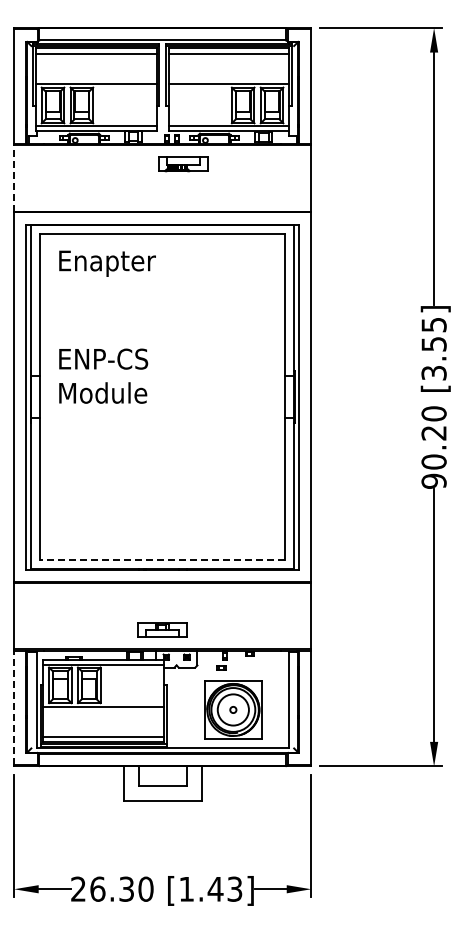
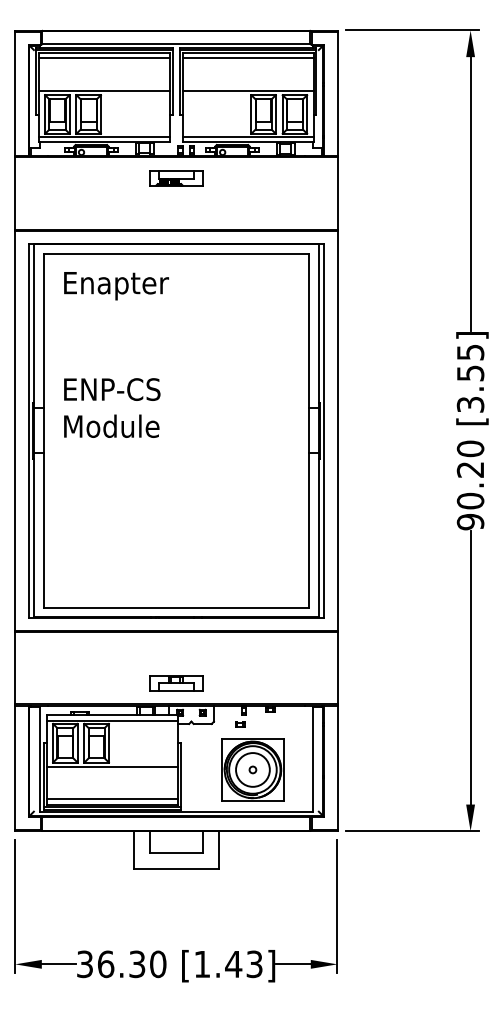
part: (183, 164) -> (176, 178), moved
line: (14, 177) -> (15, 192), dashed -> solid
line: (162, 560) -> (176, 607), dashed -> solid
line: (14, 707) -> (15, 767), dashed -> solid
text: (78, 889) -> (85, 964), 26.30 -> 36.30

